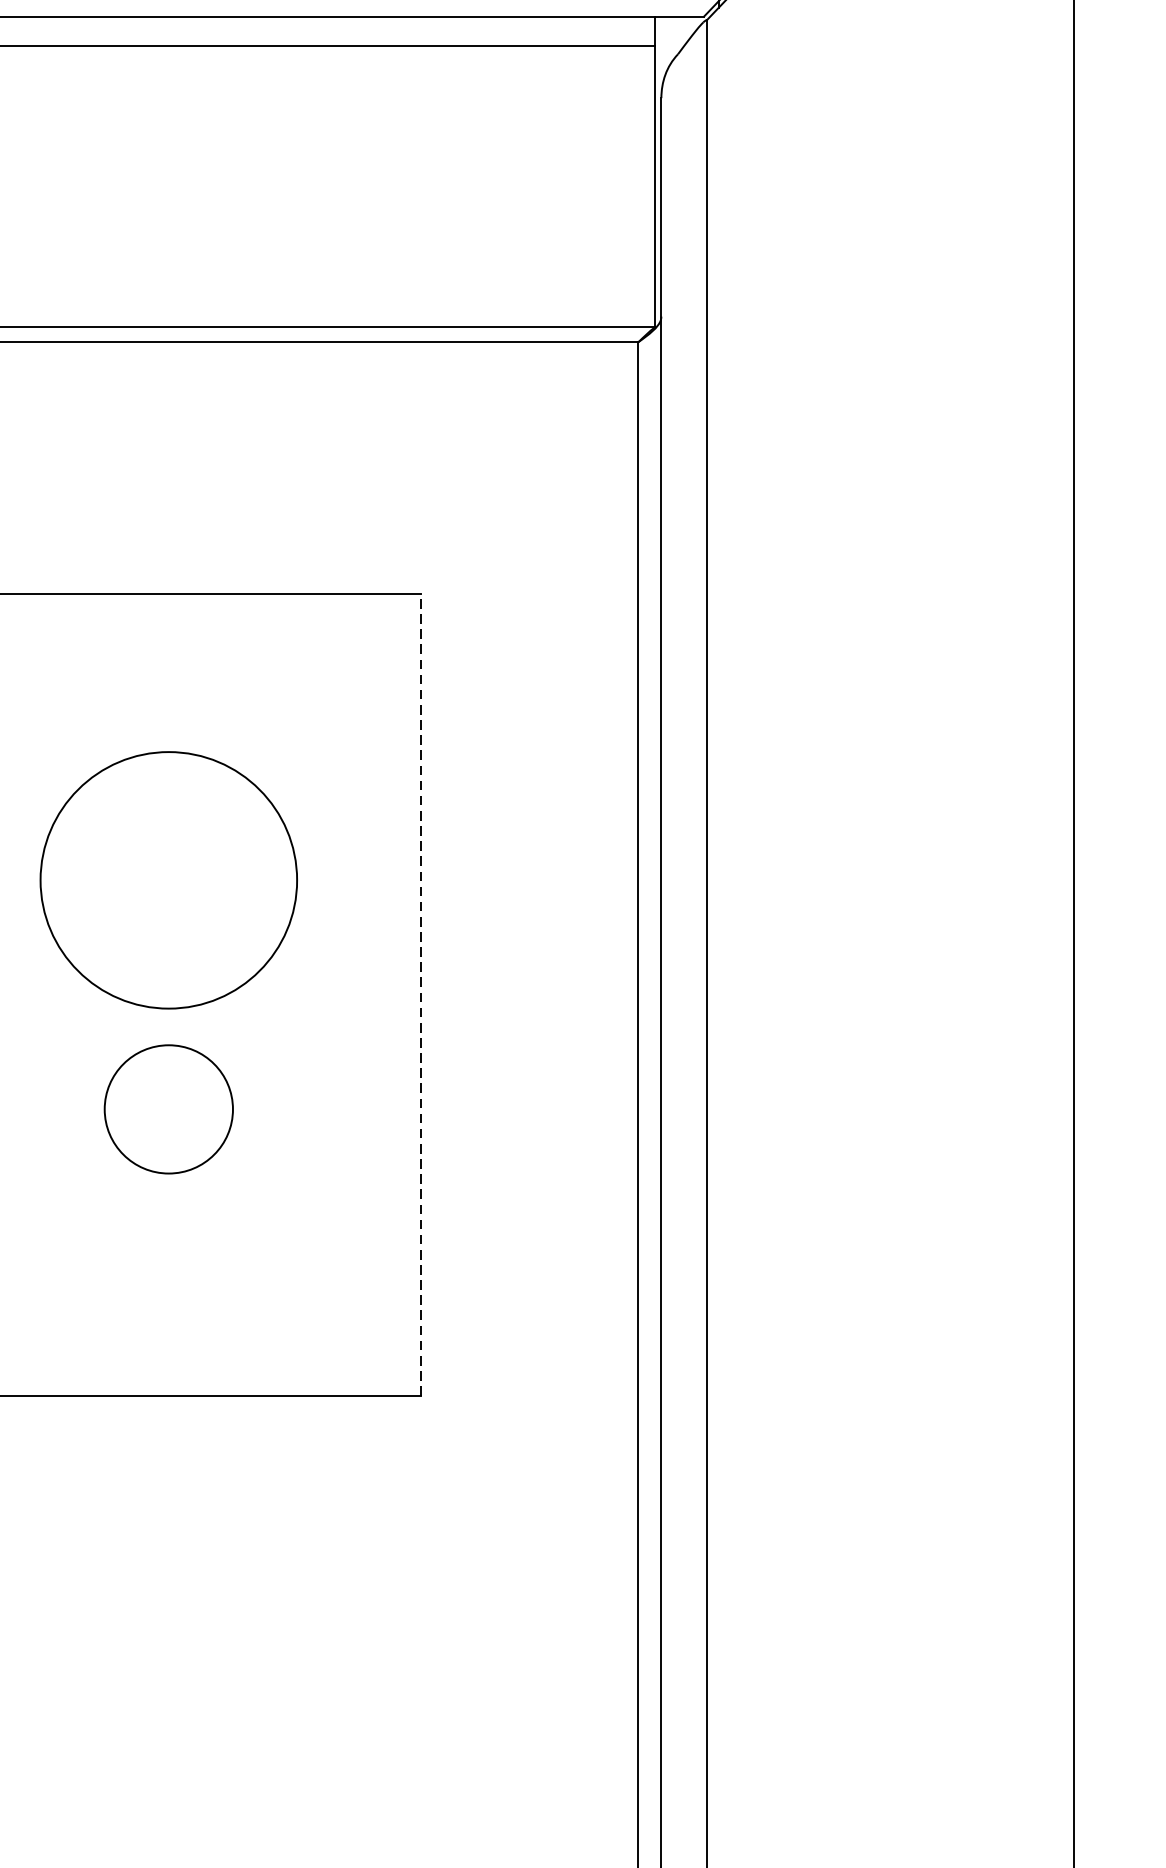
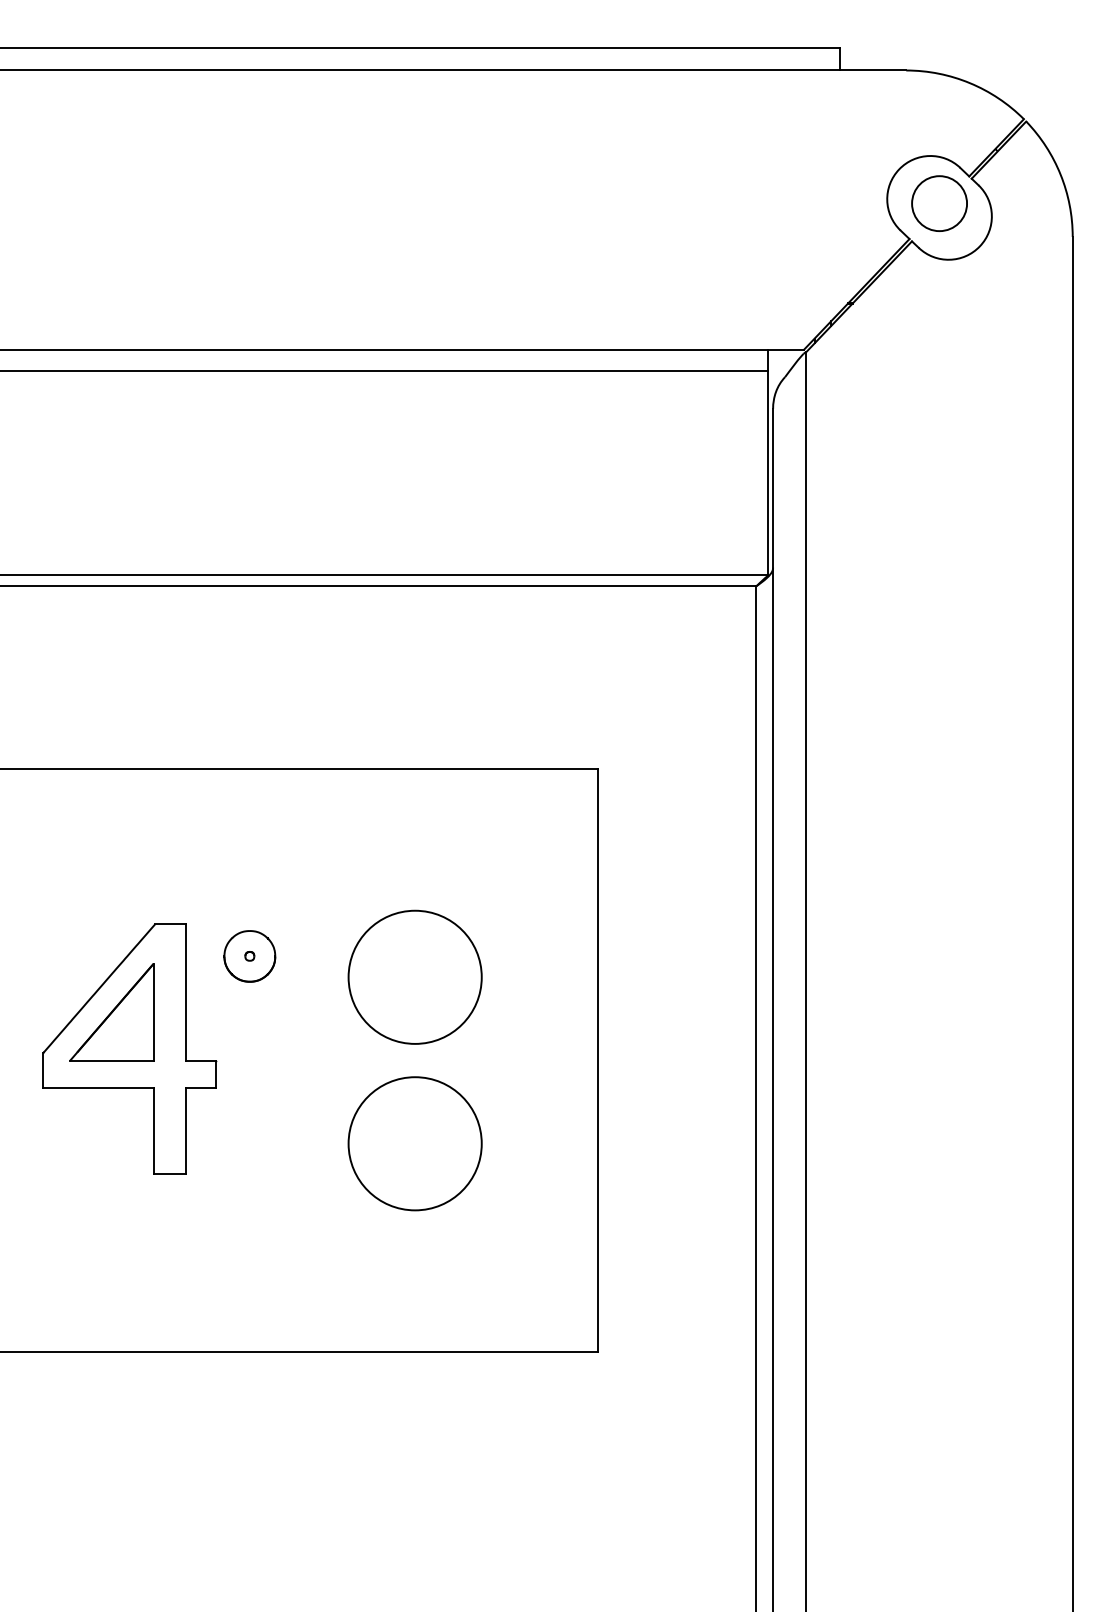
circle: (167, 879) -> (414, 976), size x0.71
line: (421, 994) -> (598, 1060), dashed -> solid
circle: (167, 1109) -> (414, 1143), size x1.43

